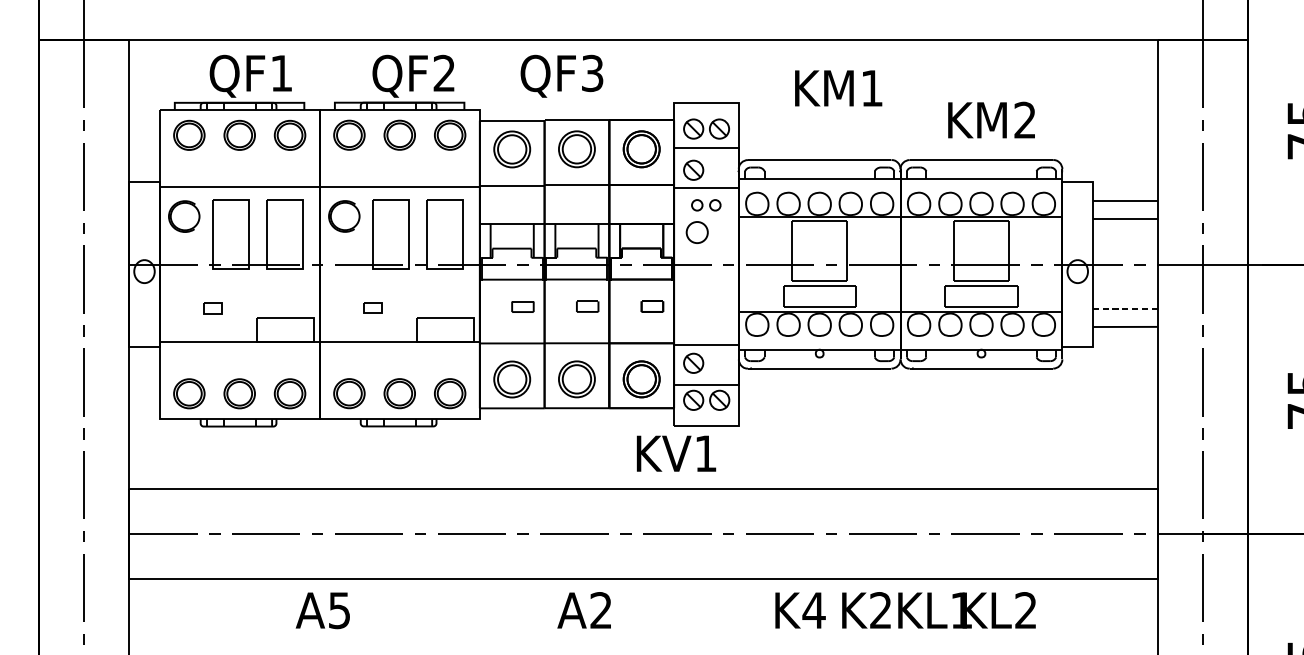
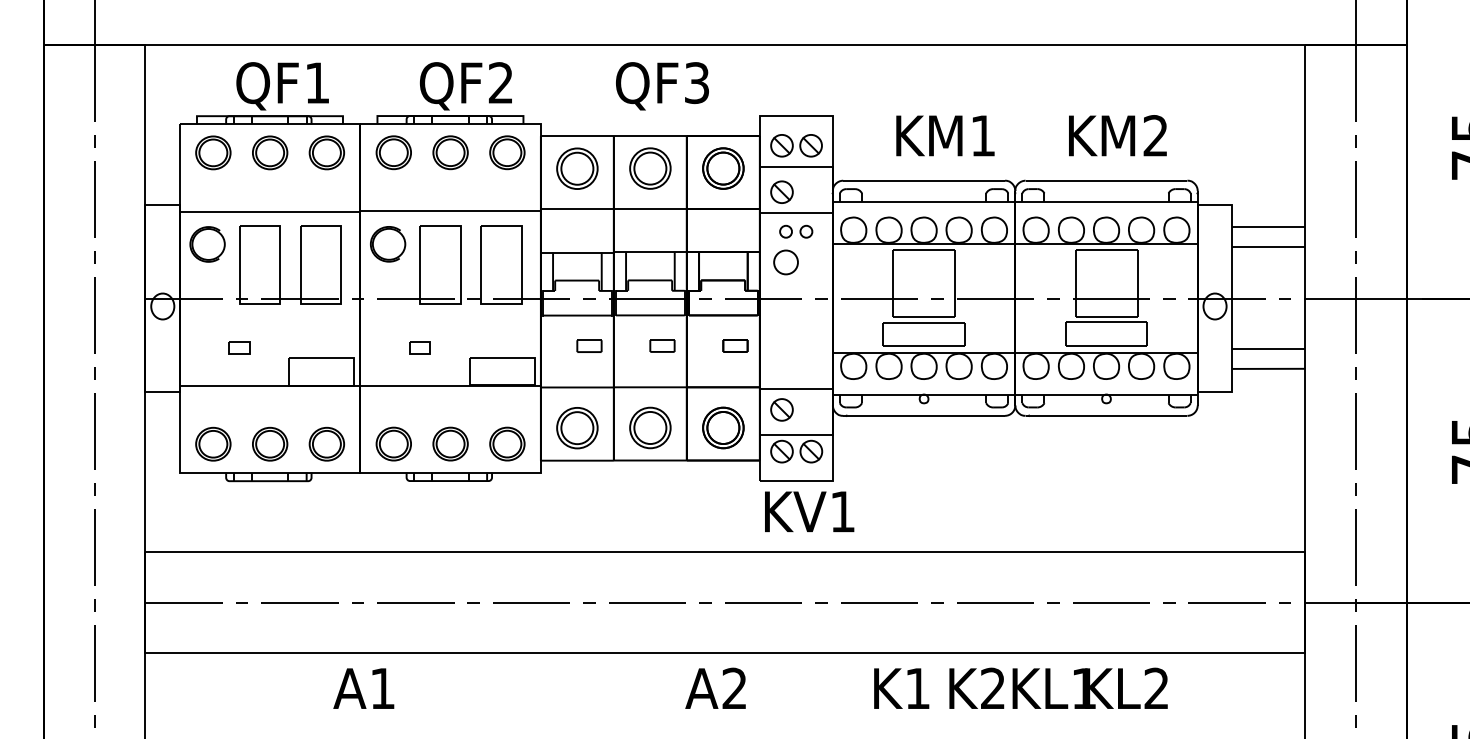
text: (561, 76) -> (662, 86), moved
text: (838, 88) -> (945, 135), moved
line: (1125, 308) -> (1268, 348), dashed -> solid
text: (676, 453) -> (809, 511), moved
text: (584, 609) -> (715, 687), moved
text: (339, 610) -> (382, 688), A5 -> A1
text: (813, 610) -> (917, 688), K4 -> K1

